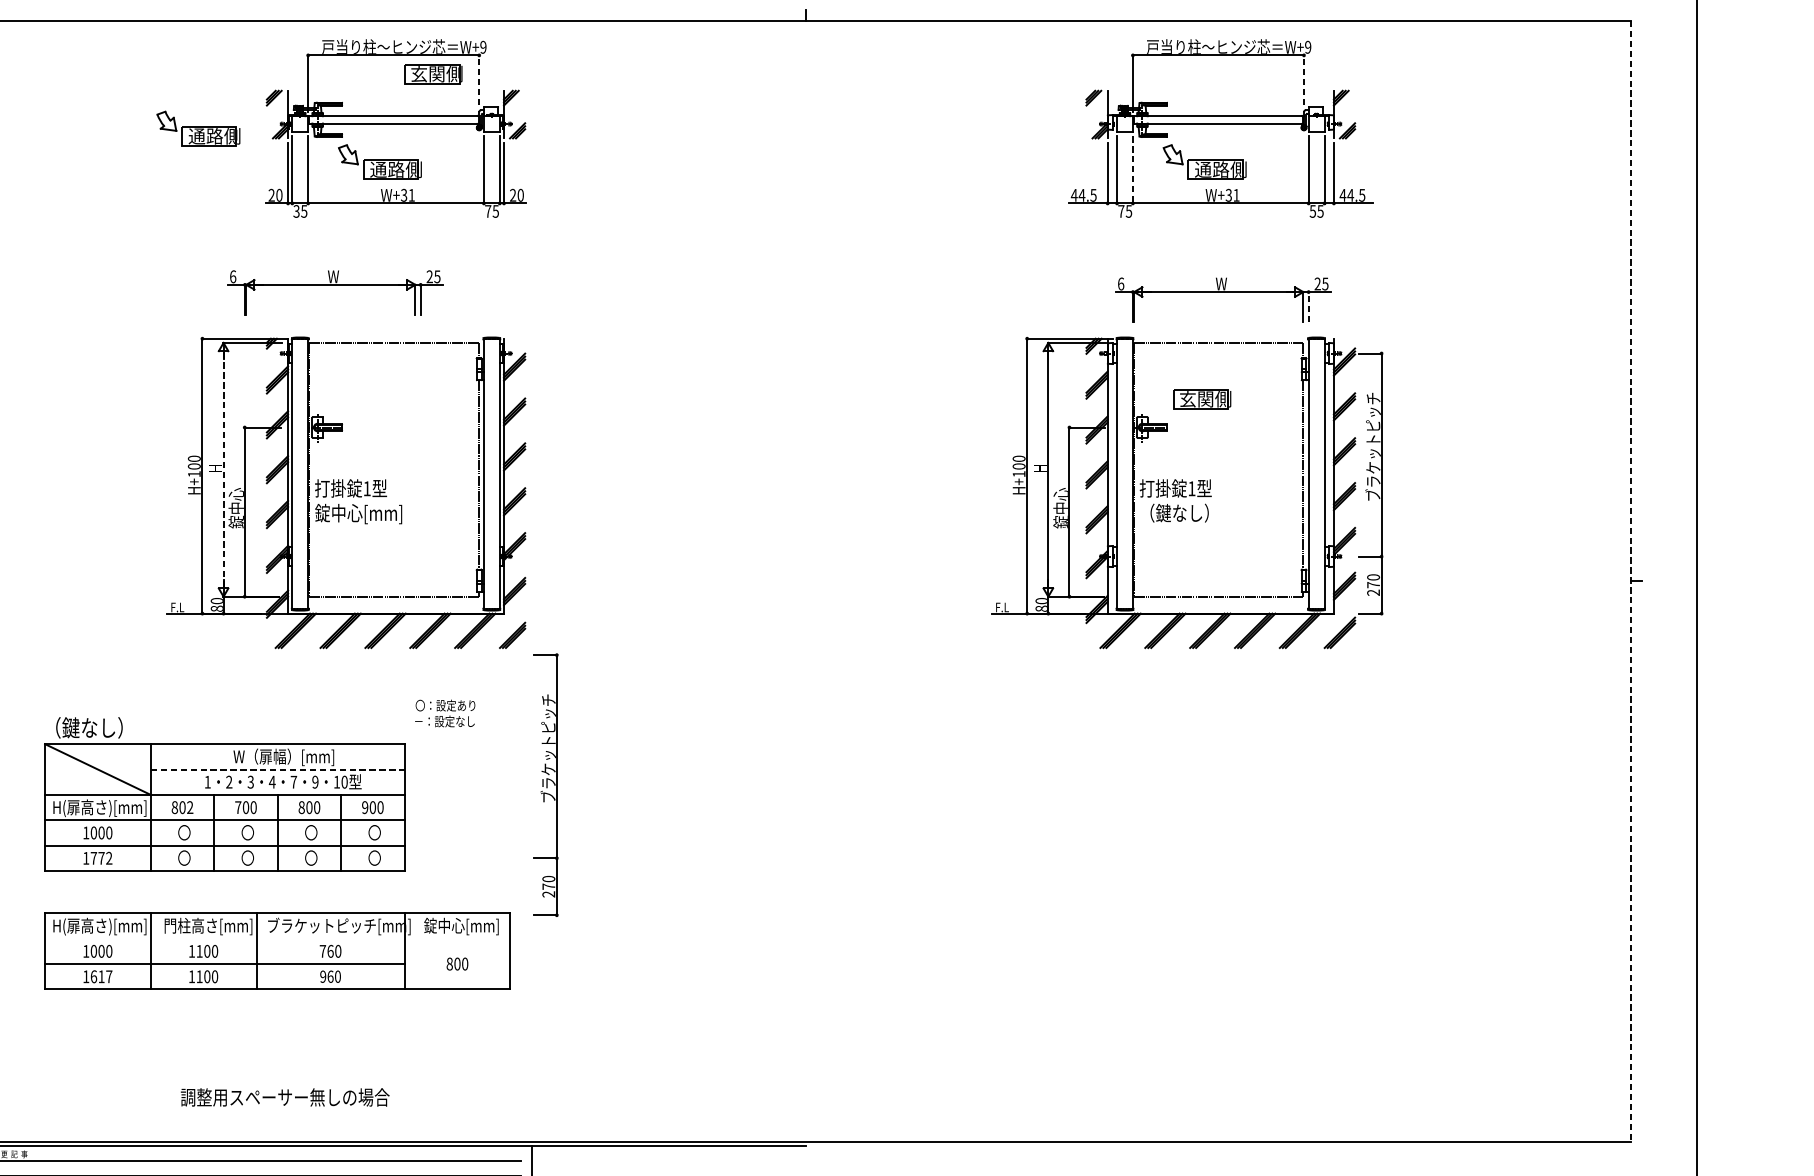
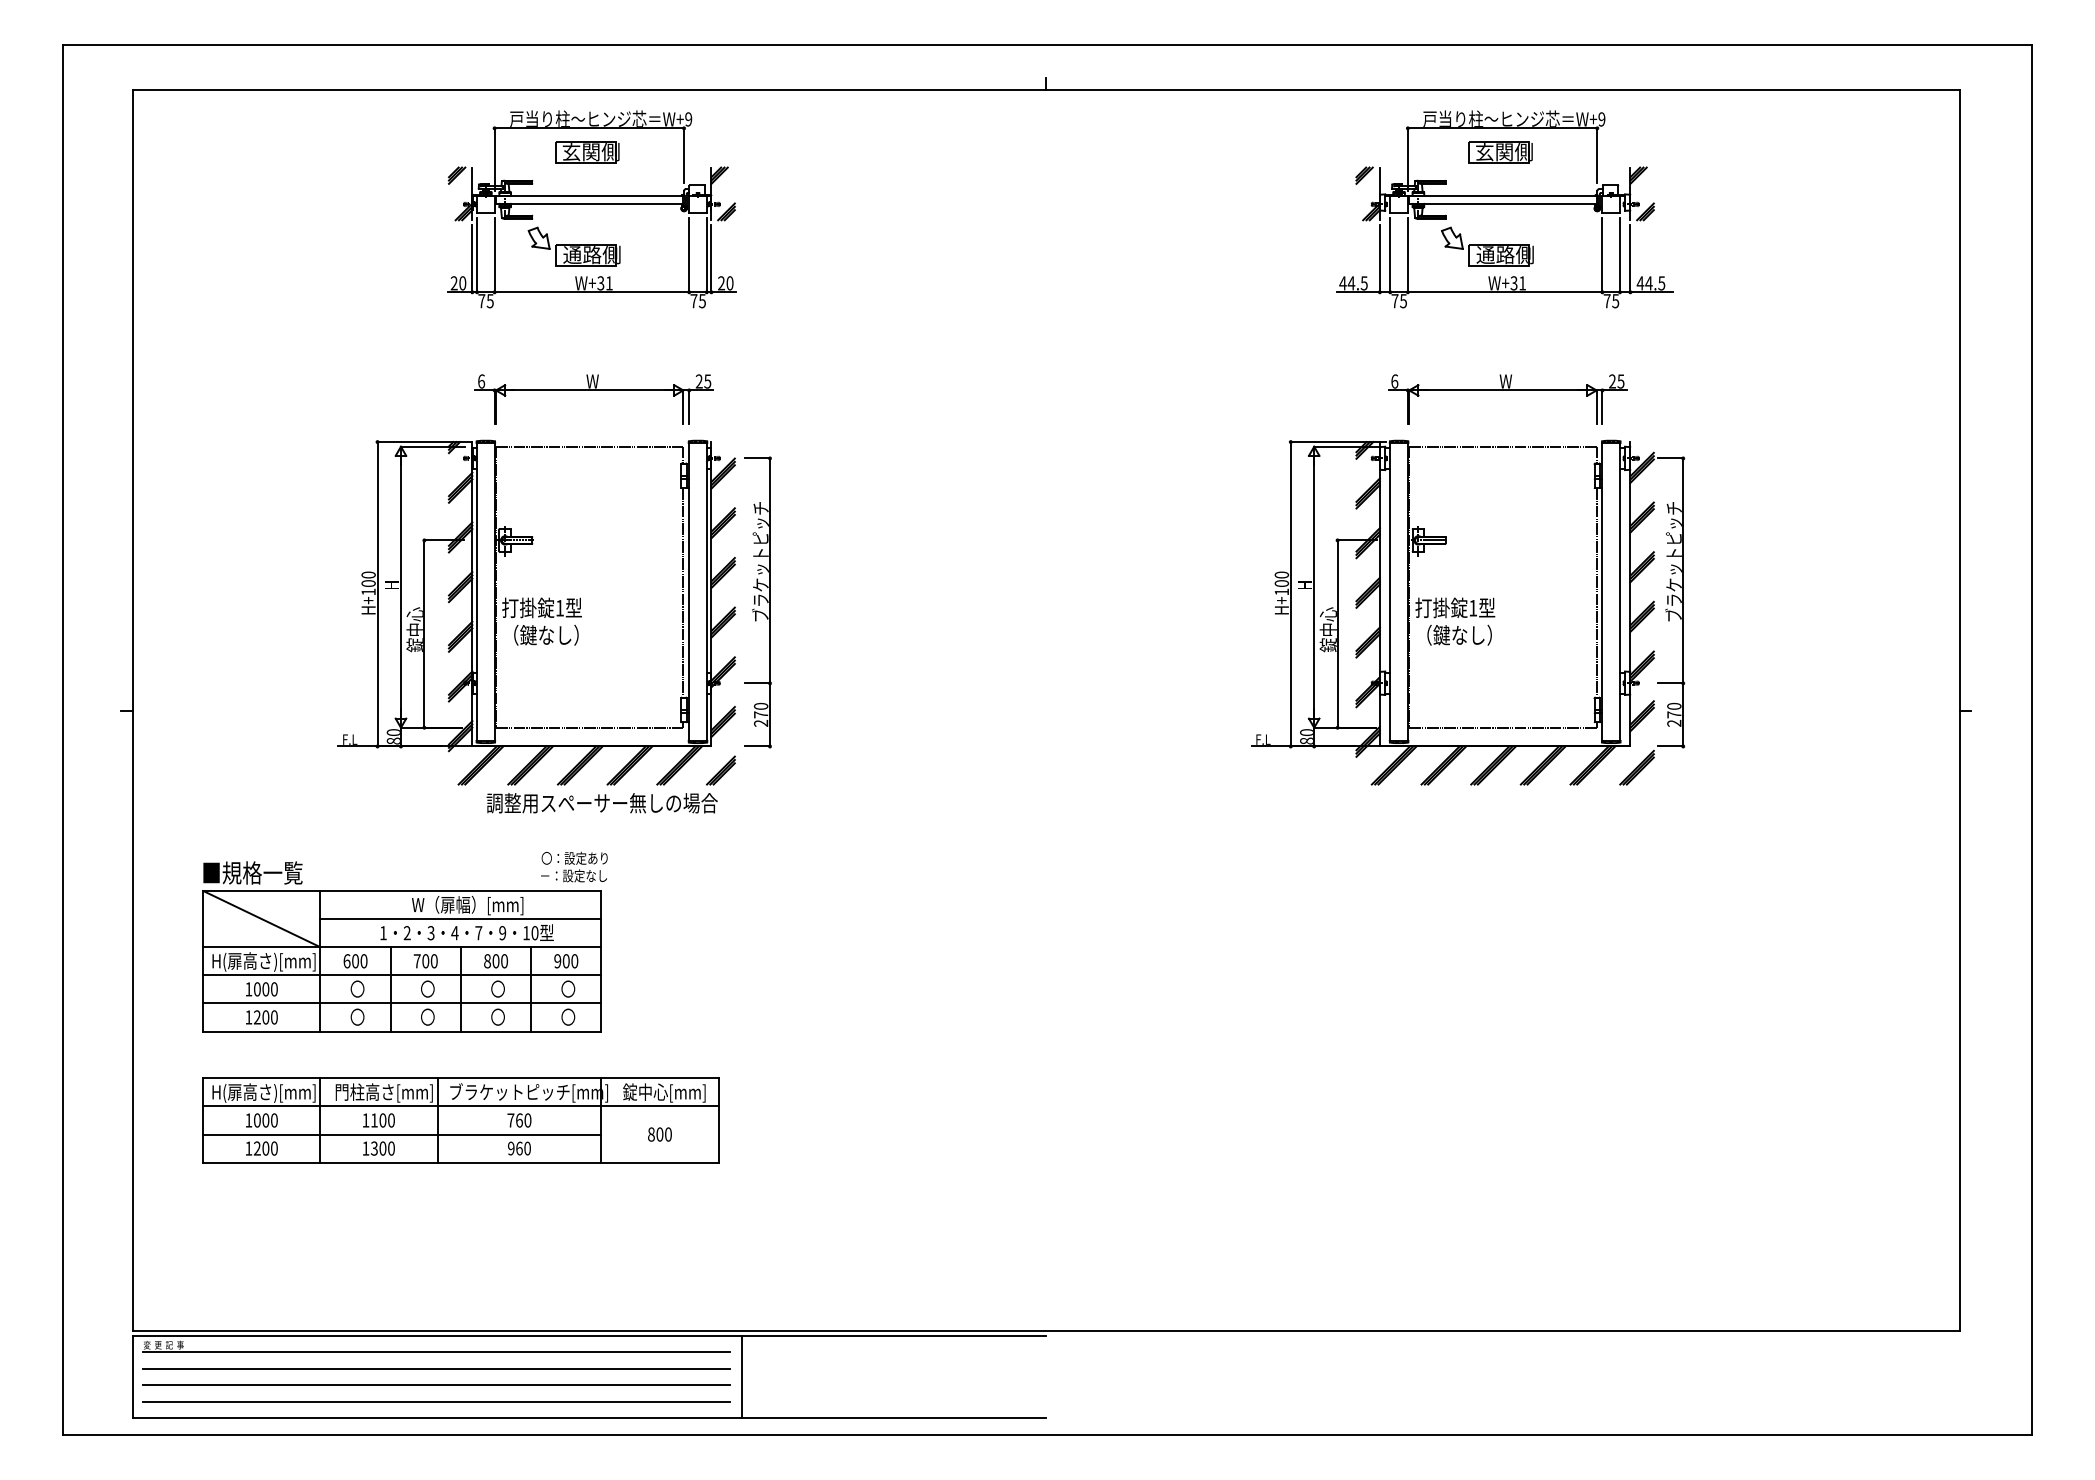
part: (433, 74) -> (587, 152), moved
line: (479, 79) -> (684, 155), dashed -> solid
line: (1304, 79) -> (1597, 155), dashed -> solid
part: (197, 128) -> (372, 209), removed
line: (1132, 170) -> (1407, 255), dashed -> solid
text: (296, 211) -> (481, 301), 35 -> 75
text: (1312, 211) -> (1606, 301), 55 -> 75
part: (334, 284) -> (593, 390), moved
line: (1308, 306) -> (1602, 406), dashed -> solid
part: (1202, 399) -> (1500, 152), moved
line: (223, 470) -> (400, 587), dashed -> solid
text: (358, 513) -> (550, 635), 錠中心[mm] -> （鍵なし）
line: (1631, 581) -> (1959, 710), dashed -> solid
text: (445, 712) -> (574, 866), moved
text: (89, 727) -> (252, 872), （鍵なし） -> ■規格一覧
line: (278, 769) -> (461, 919), dashed -> solid
part: (545, 785) -> (757, 602), moved
text: (182, 807) -> (355, 961), 802 -> 600
text: (101, 858) -> (265, 1017), 1772 -> 1200
line: (277, 938) -> (460, 1106), added
text: (101, 976) -> (265, 1148), 1617 -> 1200
text: (199, 976) -> (374, 1148), 1100 -> 1300
text: (284, 1097) -> (601, 803), moved

